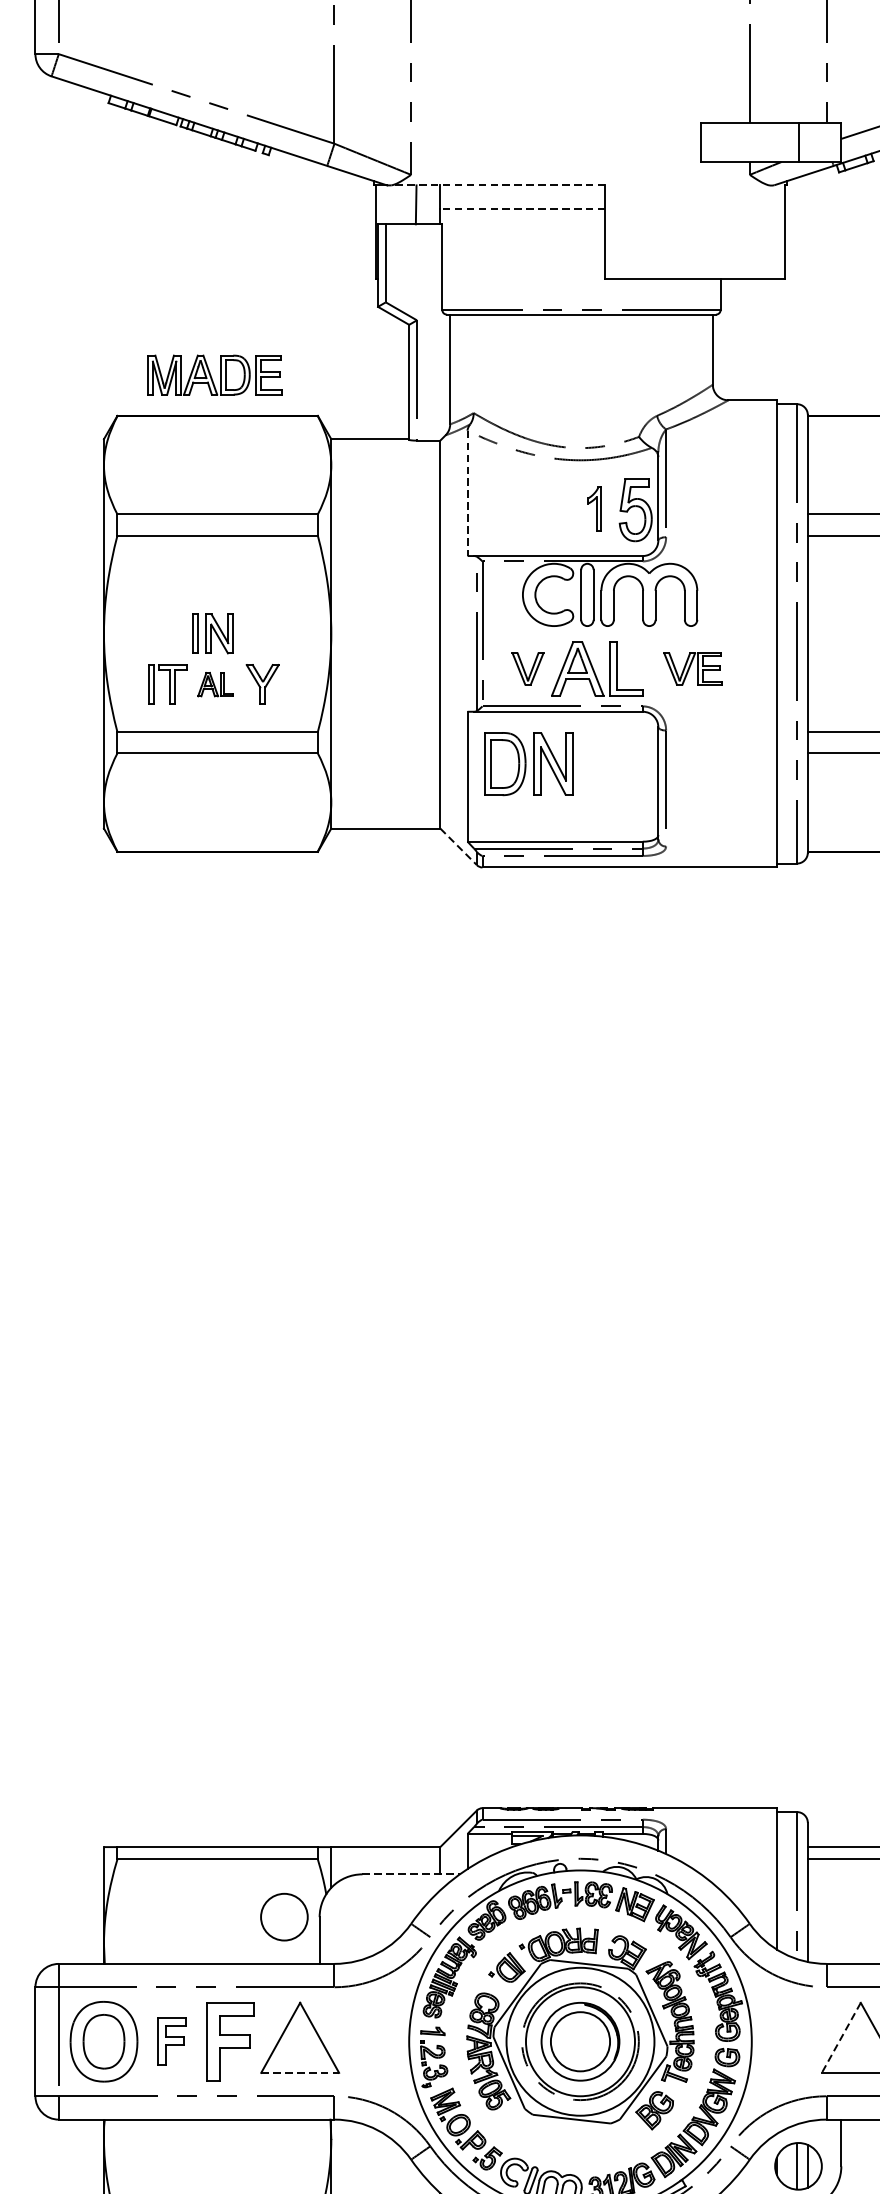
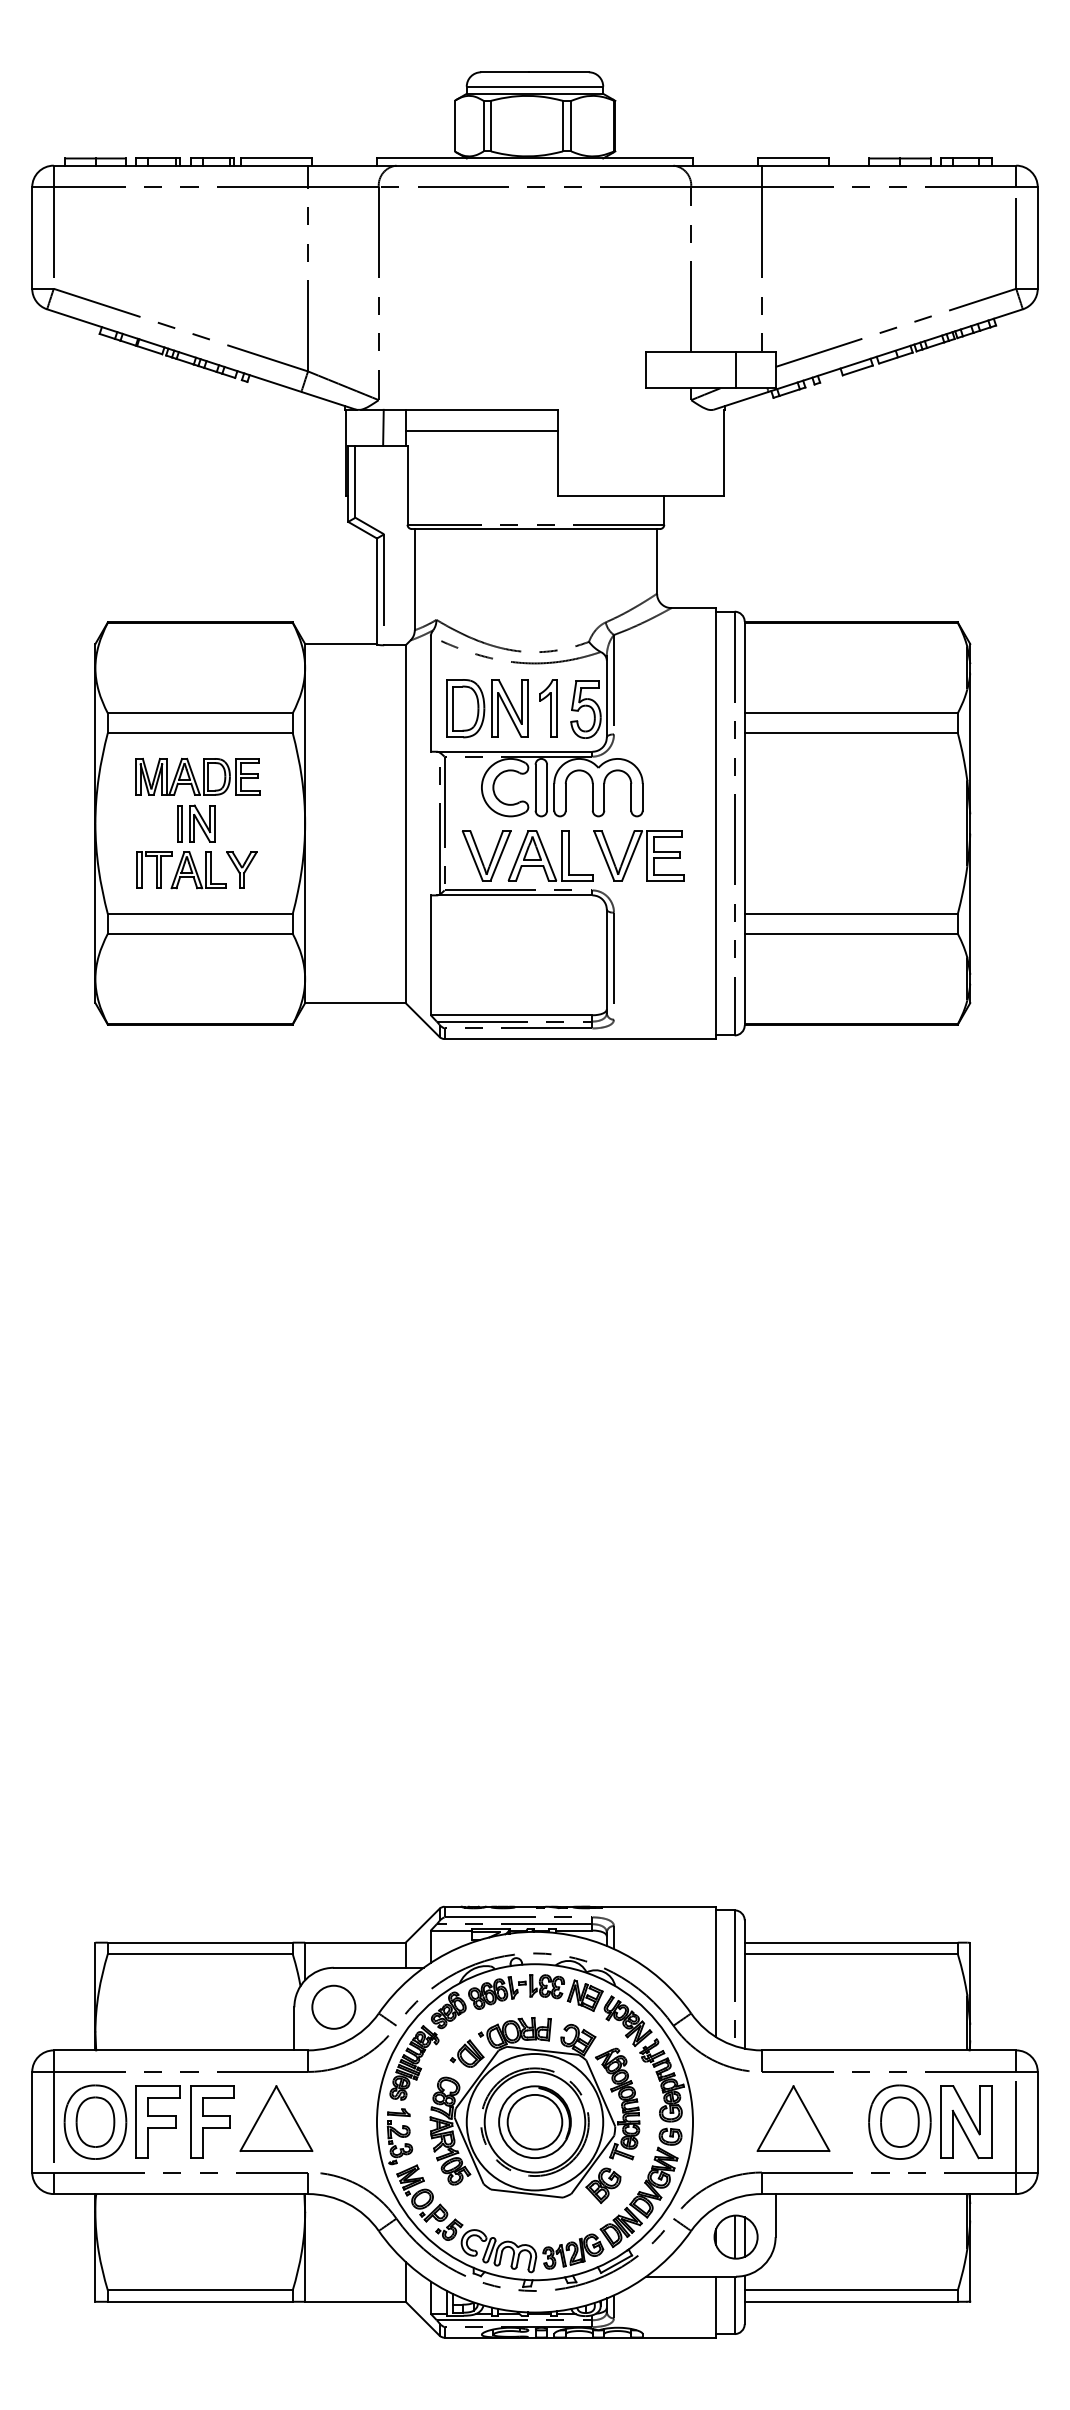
line: (498, 185) -> (459, 409), dashed -> solid
line: (522, 208) -> (481, 431), dashed -> solid
part: (214, 374) -> (197, 776), moved
line: (467, 492) -> (430, 693), dashed -> solid
part: (595, 509) -> (548, 708), size x1.43
part: (527, 668) -> (486, 855), size x1.67
part: (692, 668) -> (638, 855), size x1.67
part: (215, 684) -> (198, 870), size x1.67
part: (529, 763) -> (487, 708), moved
line: (458, 847) -> (422, 1020), dashed -> solid
line: (410, 1874) -> (378, 1967), dashed -> solid
circle: (283, 1916) -> (333, 2006), moved
line: (841, 2037) -> (775, 2118), dashed -> solid
part: (171, 2040) -> (157, 2121), size x1.67
line: (300, 2072) -> (276, 2150), dashed -> solid

